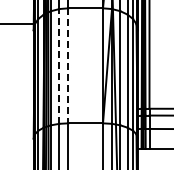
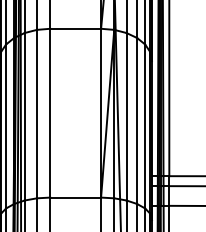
line: (59, 65) -> (37, 112), dashed -> solid
line: (68, 65) -> (50, 112), dashed -> solid

